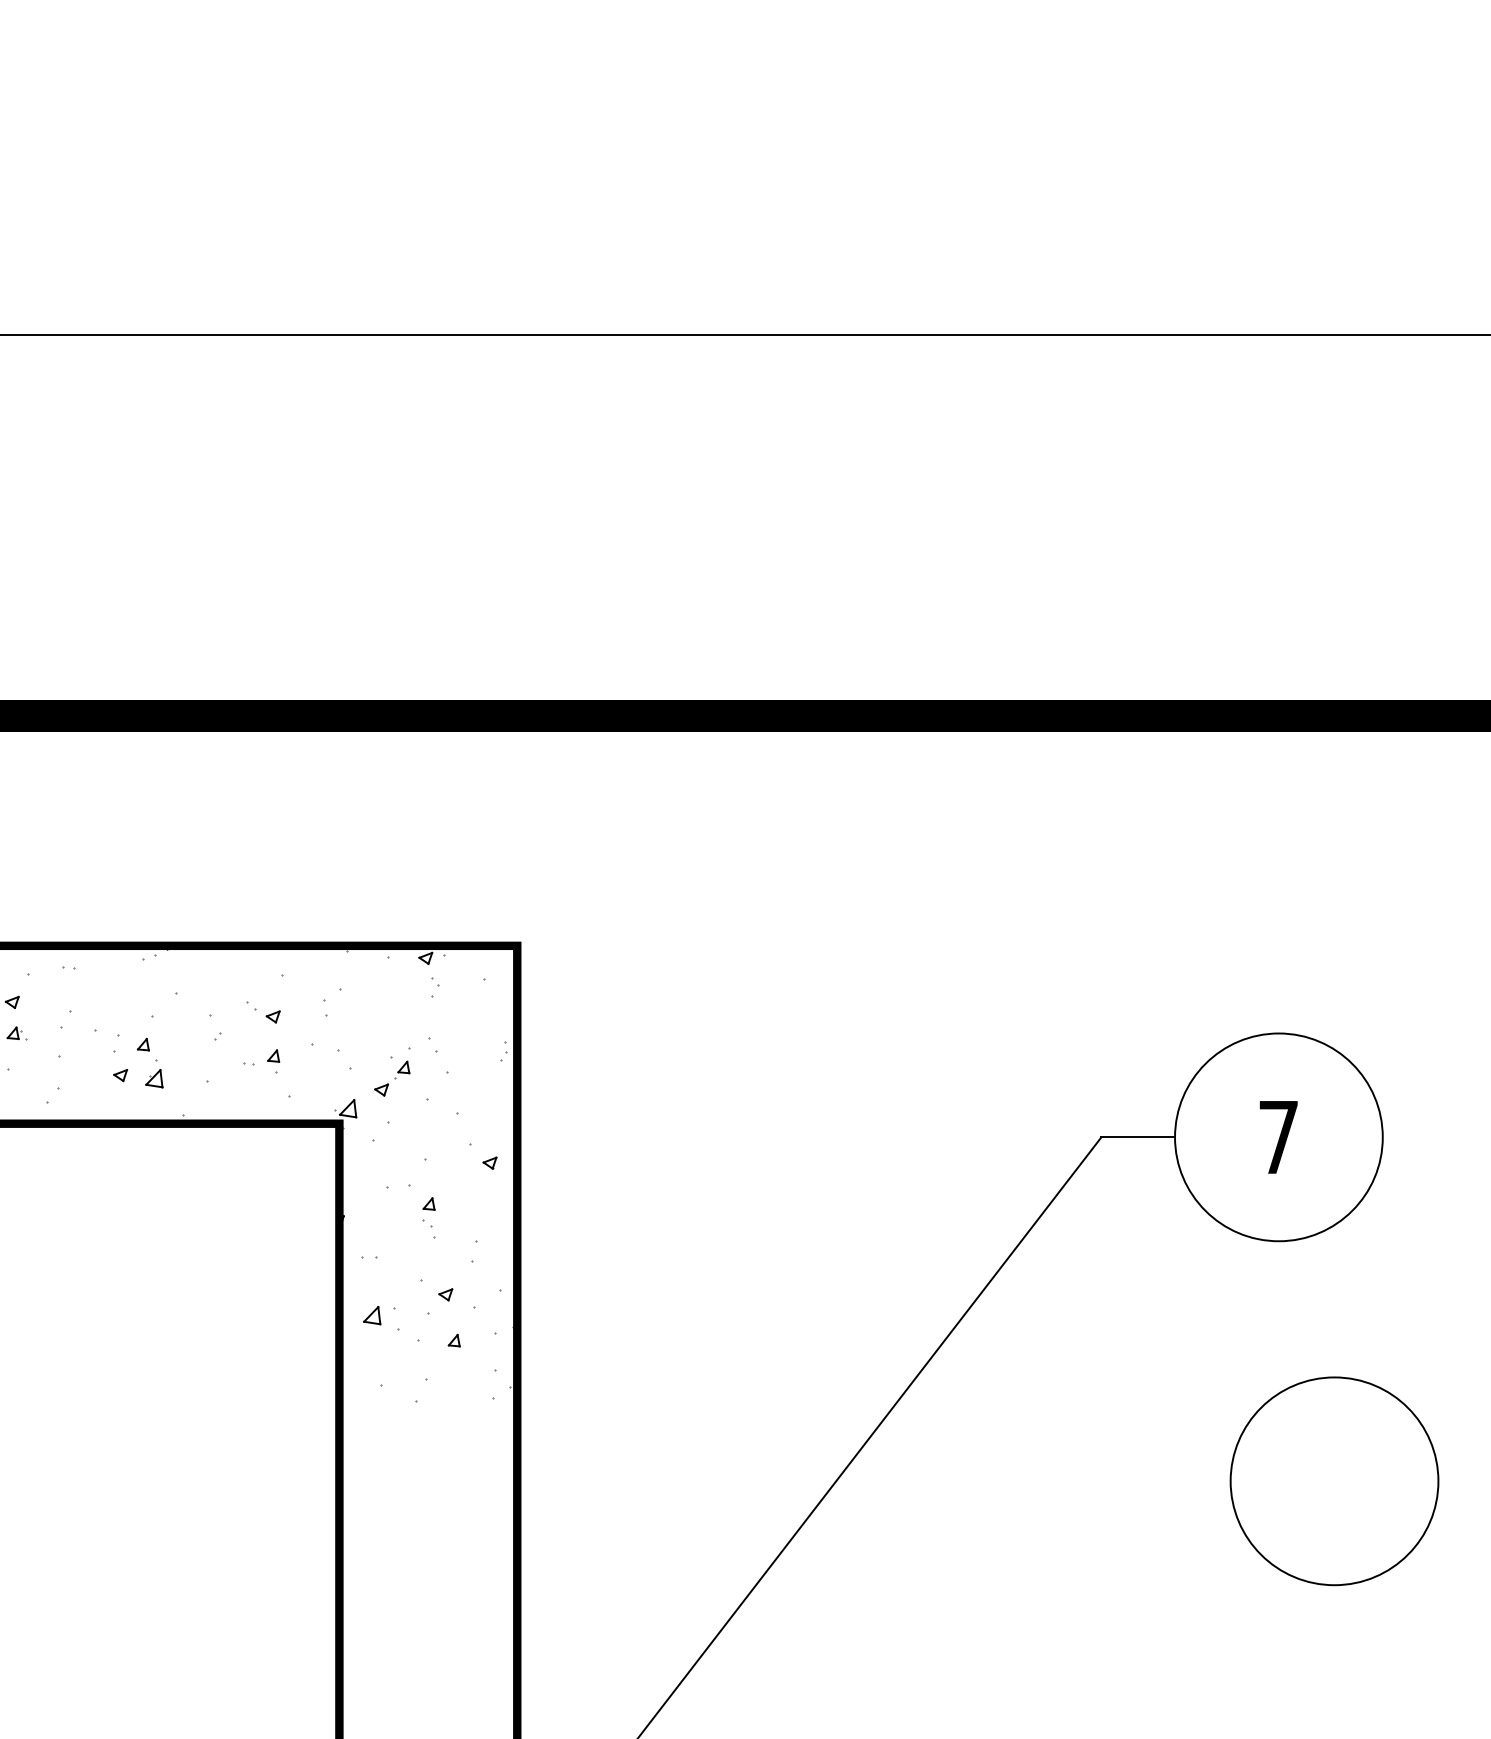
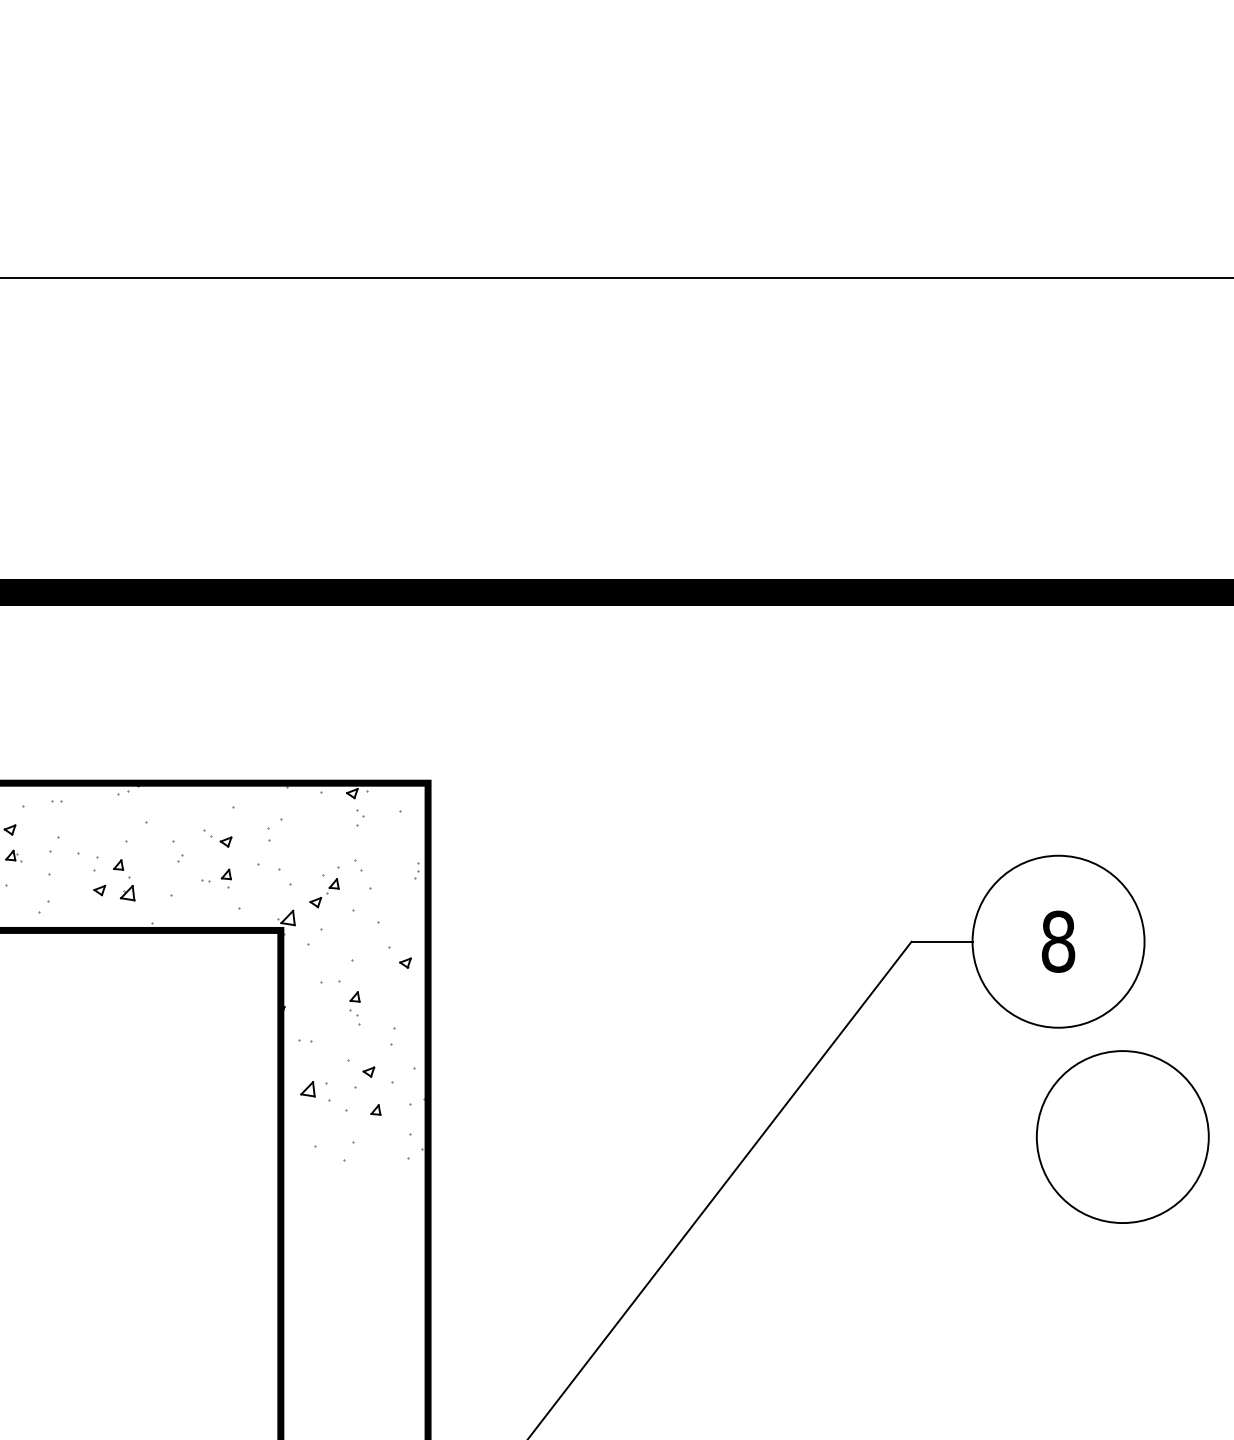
text: (1278, 1136) -> (1058, 941), 7 -> 8
circle: (1334, 1481) -> (1122, 1137), moved

